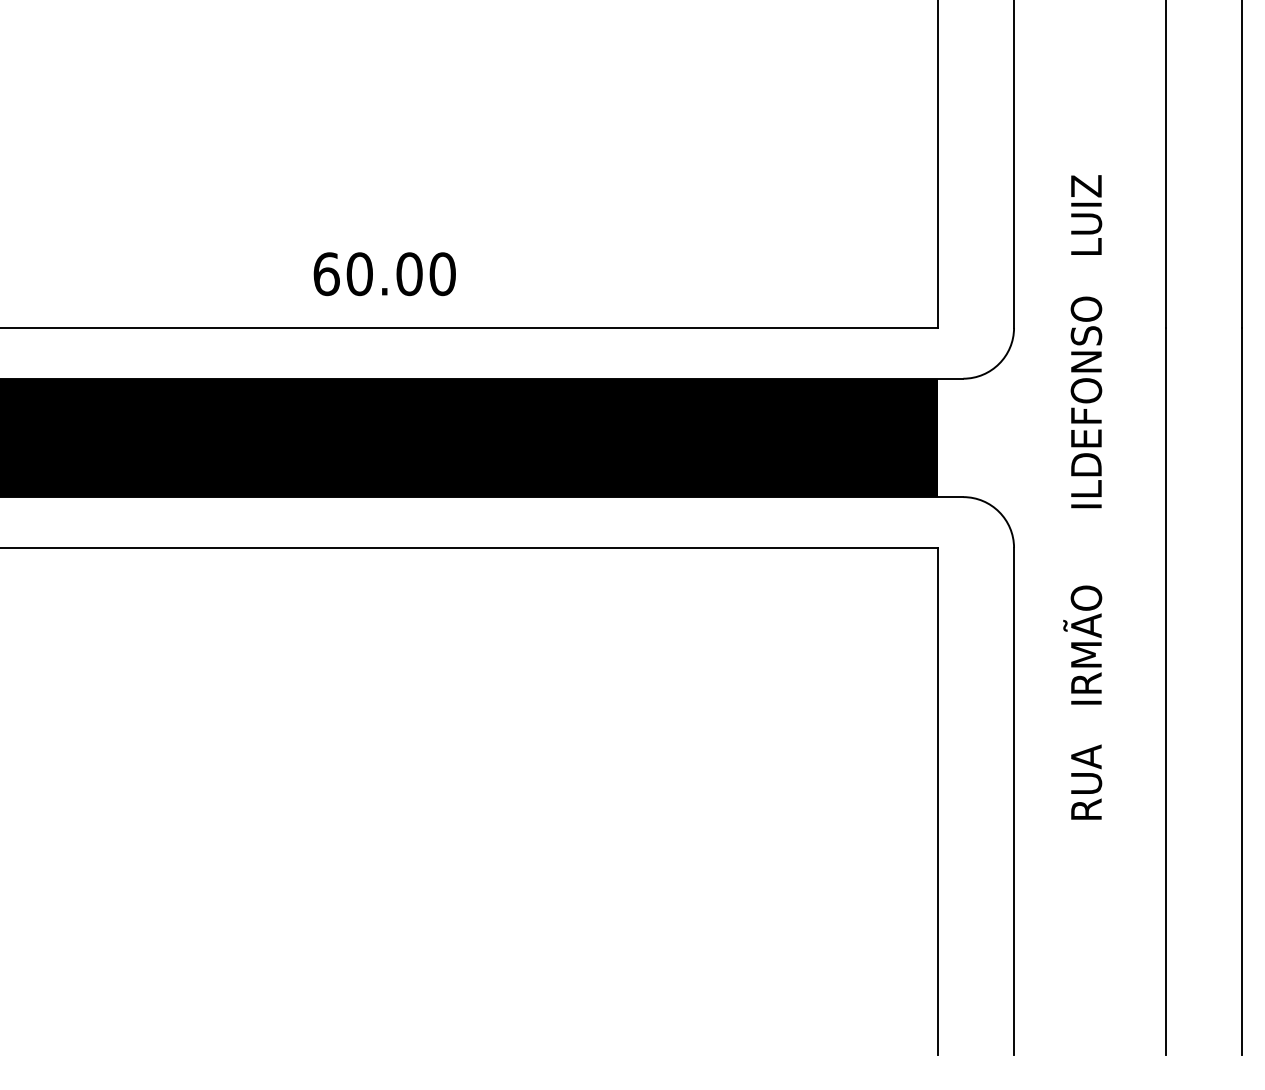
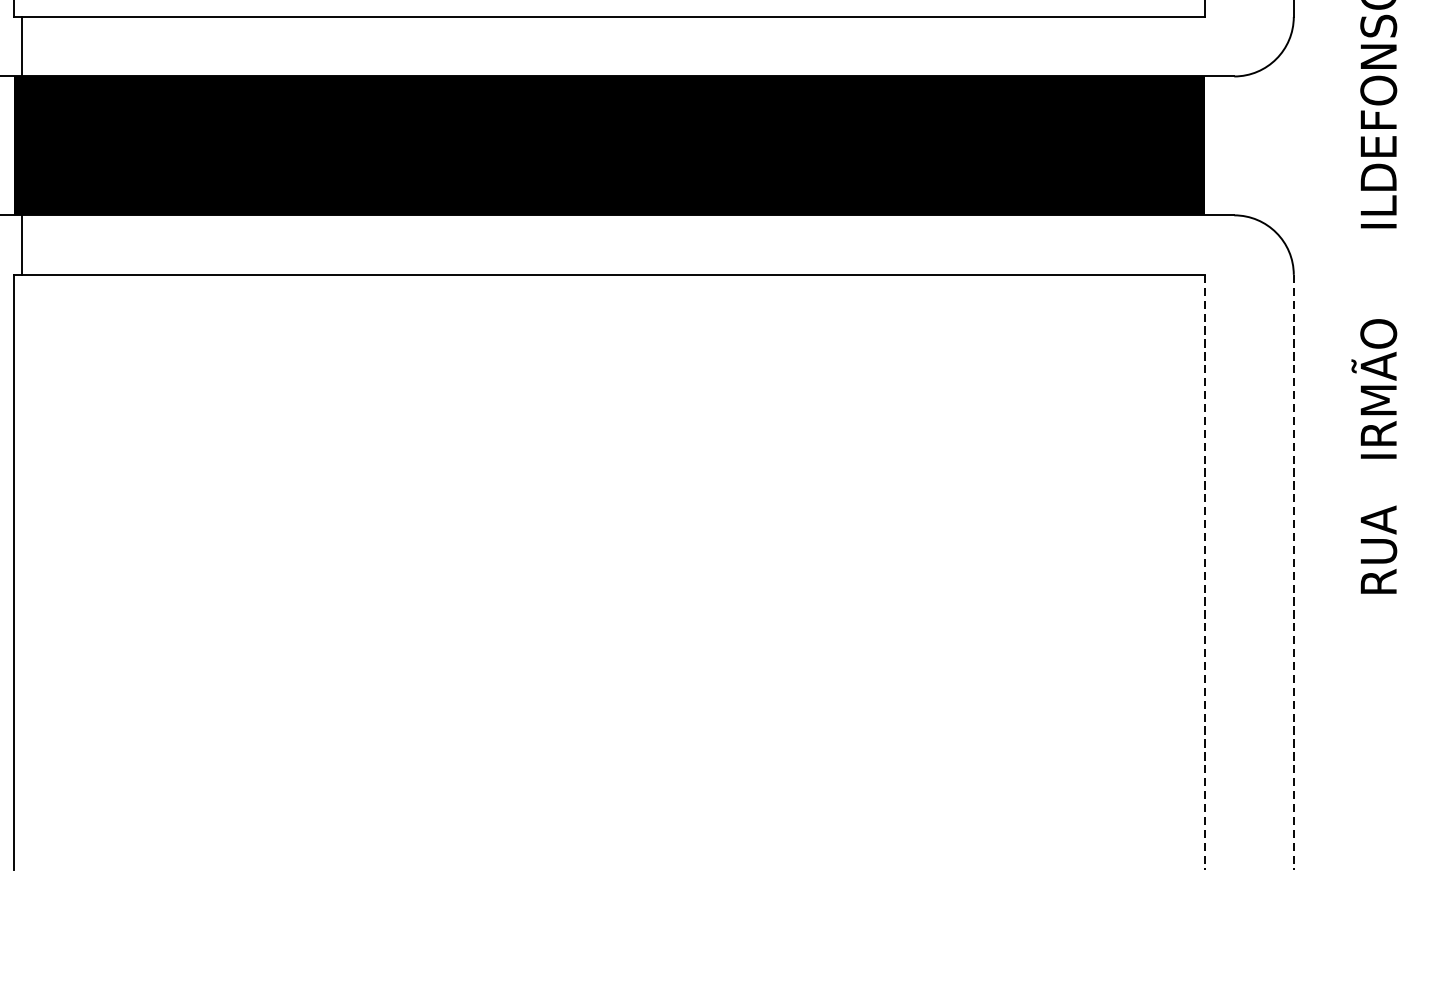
line: (937, 801) -> (1204, 572), solid -> dashed
line: (1014, 801) -> (1294, 572), solid -> dashed

